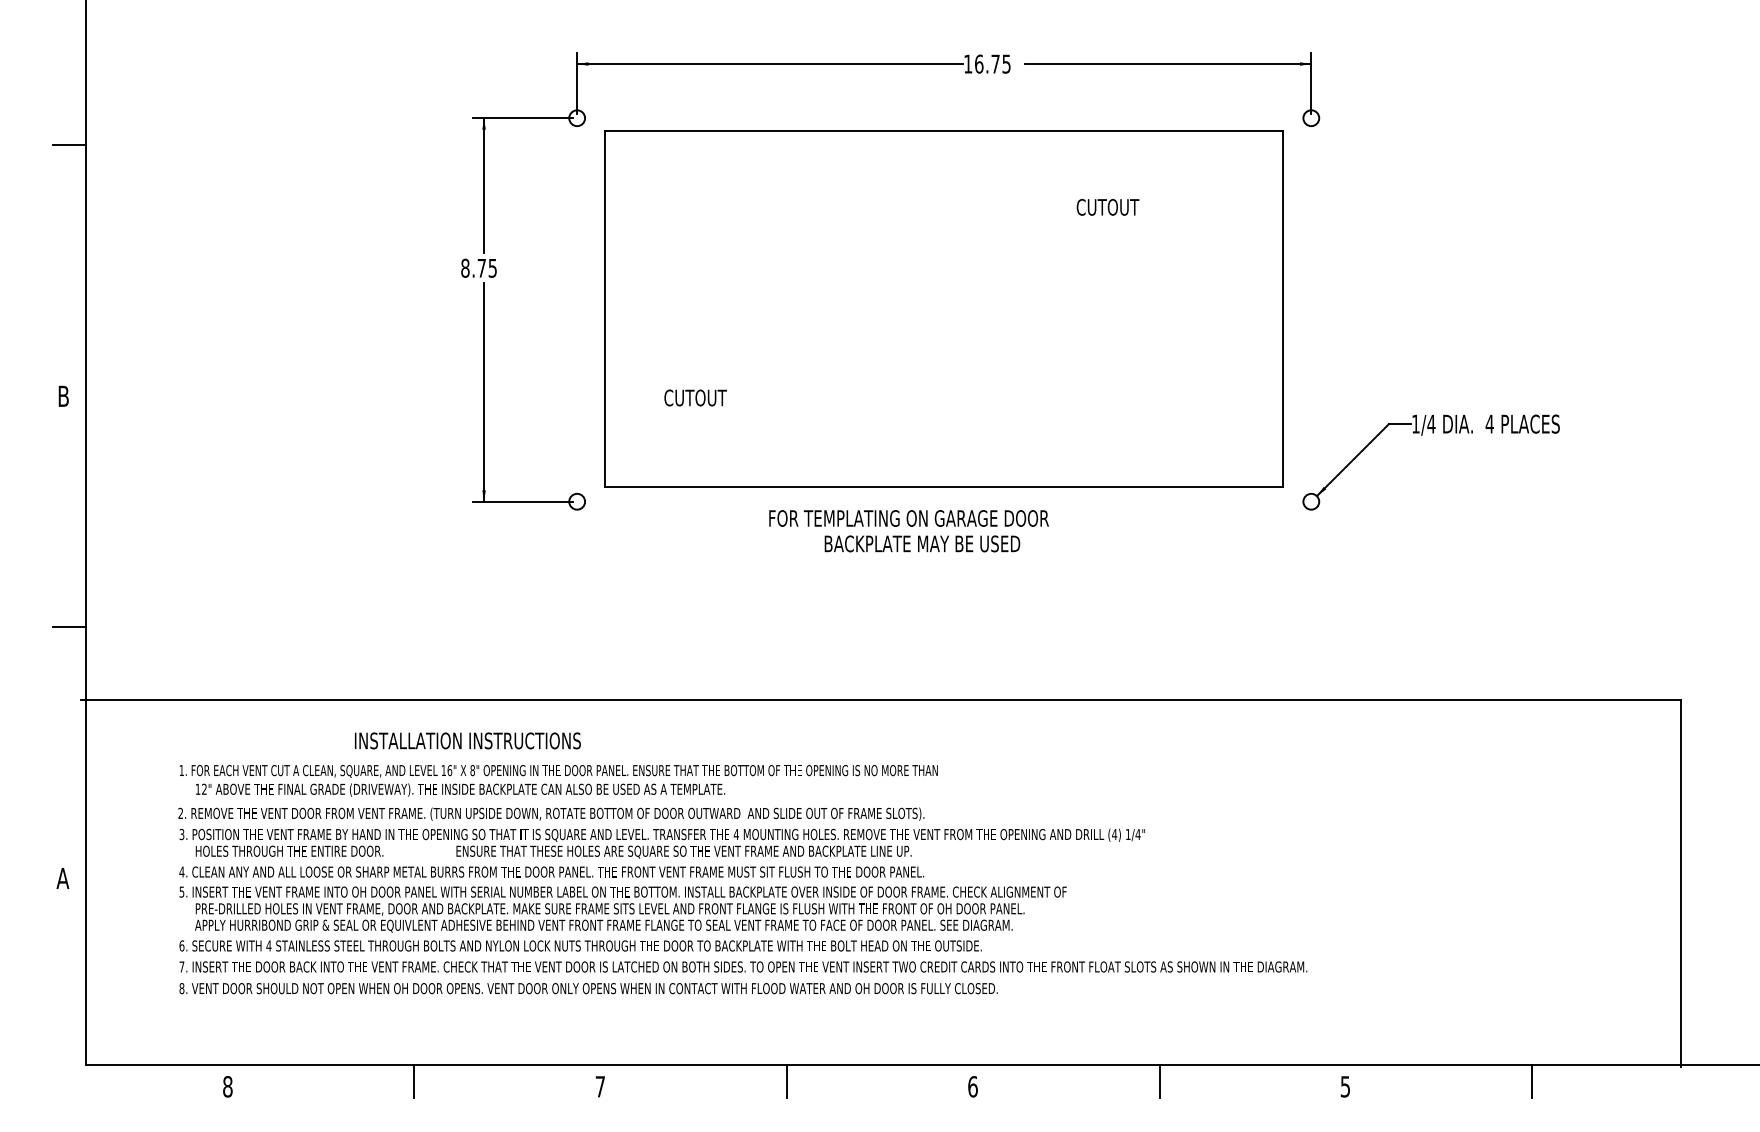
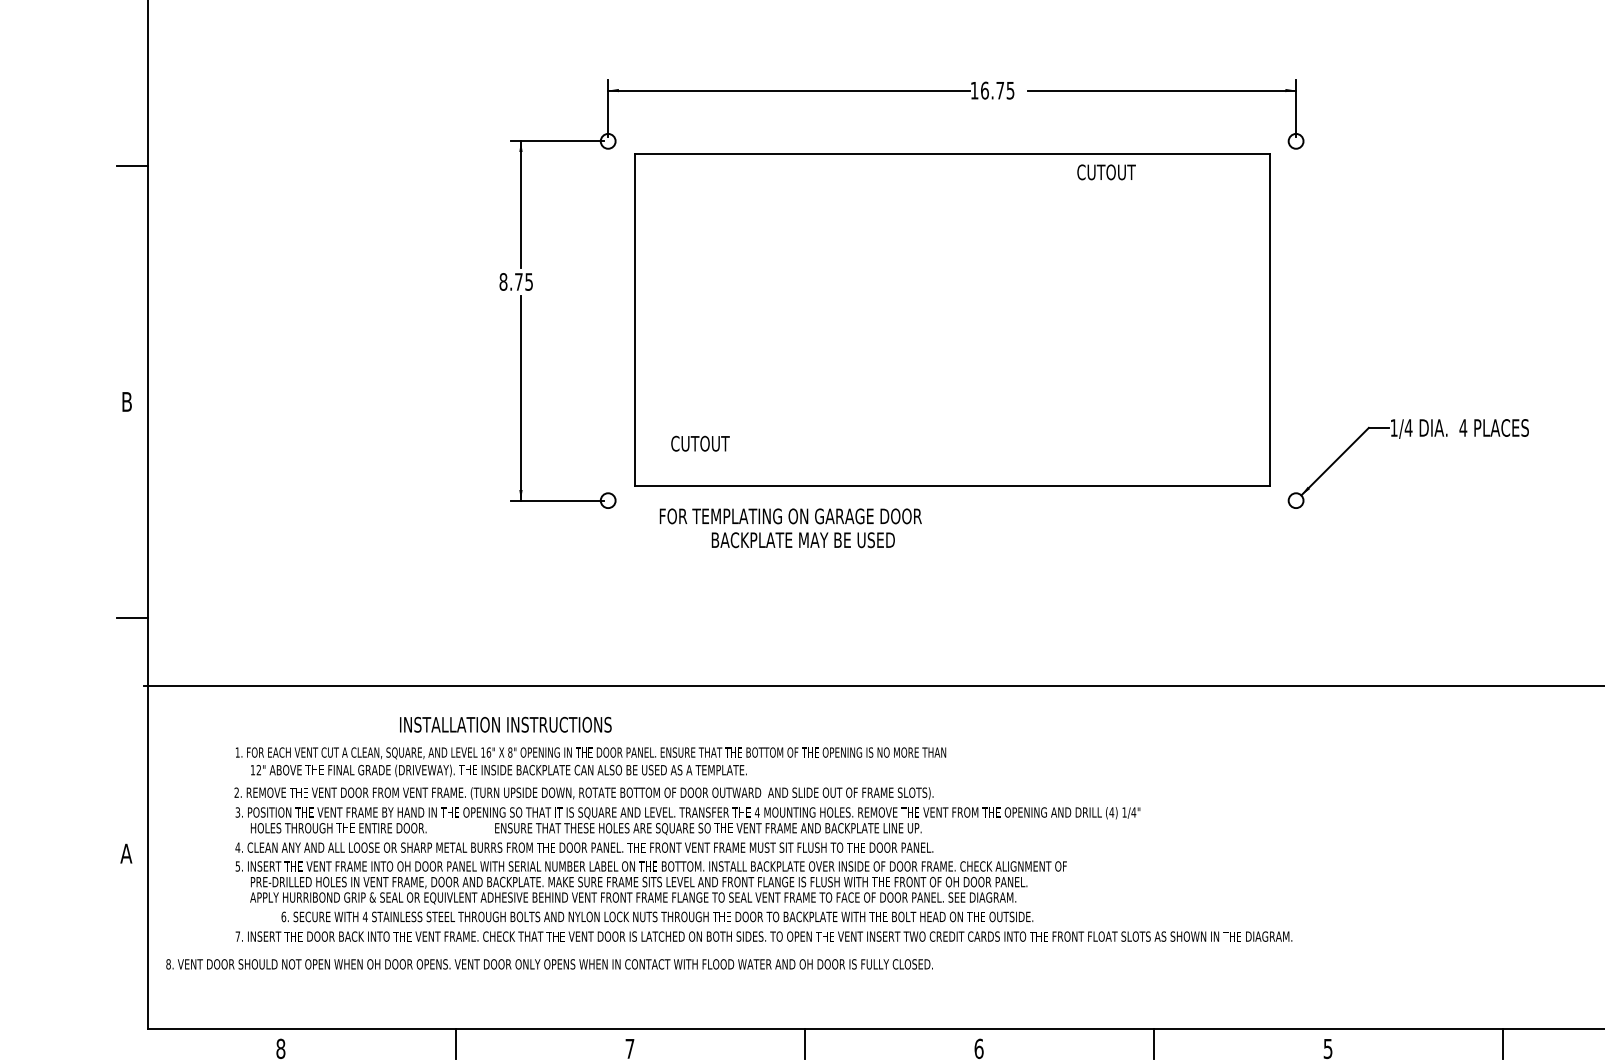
text: (1107, 207) -> (1106, 172), moved
text: (695, 397) -> (700, 443), moved
text: (908, 531) -> (790, 528), moved
text: (580, 945) -> (657, 916), moved
text: (588, 988) -> (549, 964), moved

